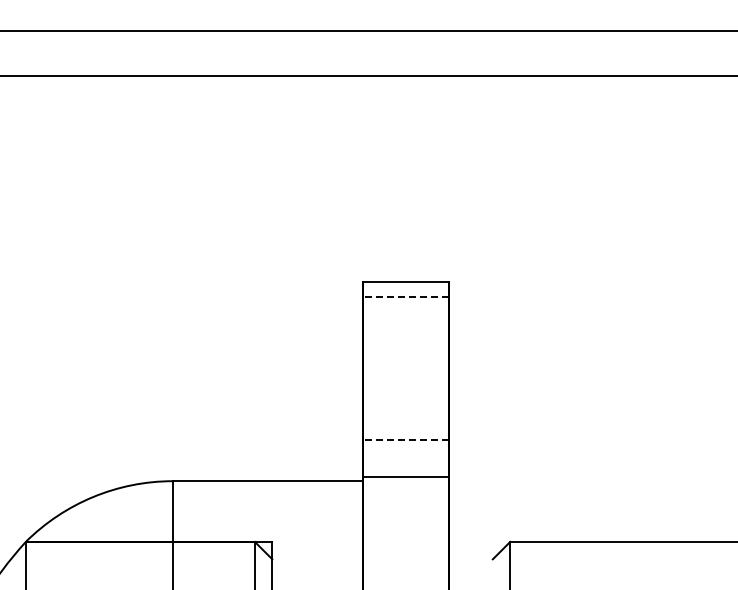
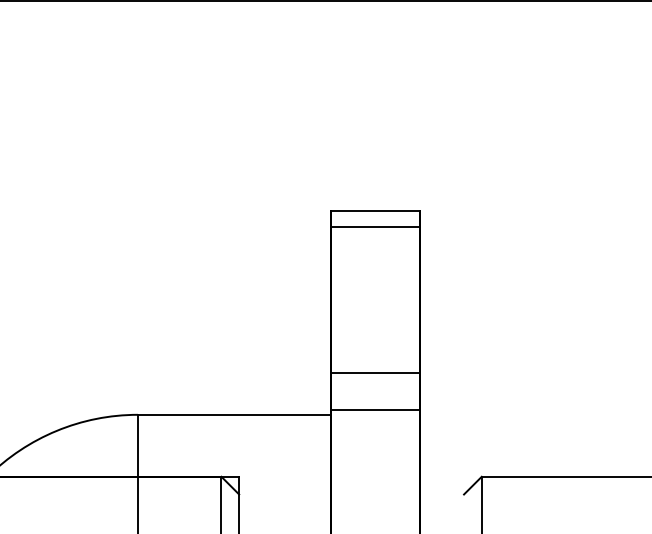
line: (405, 296) -> (374, 226), dashed -> solid
line: (405, 439) -> (374, 372), dashed -> solid

